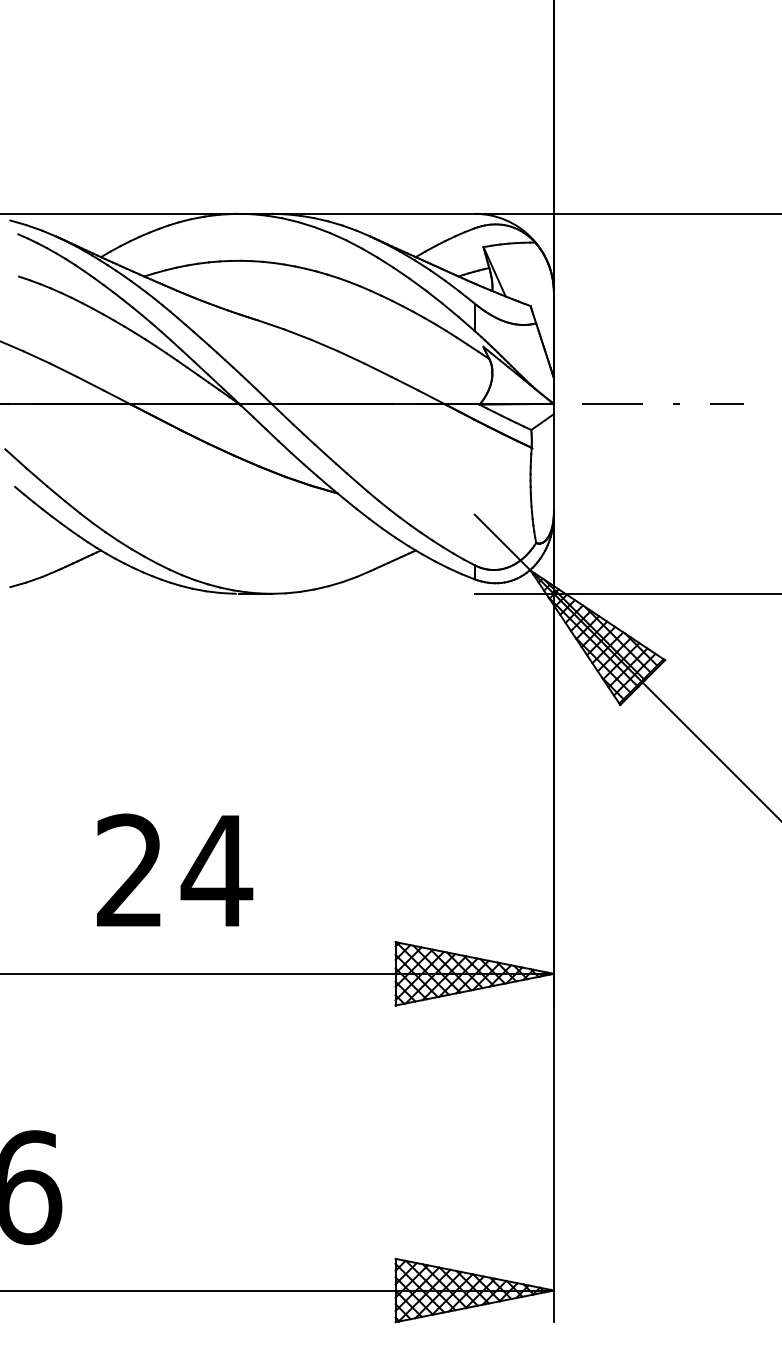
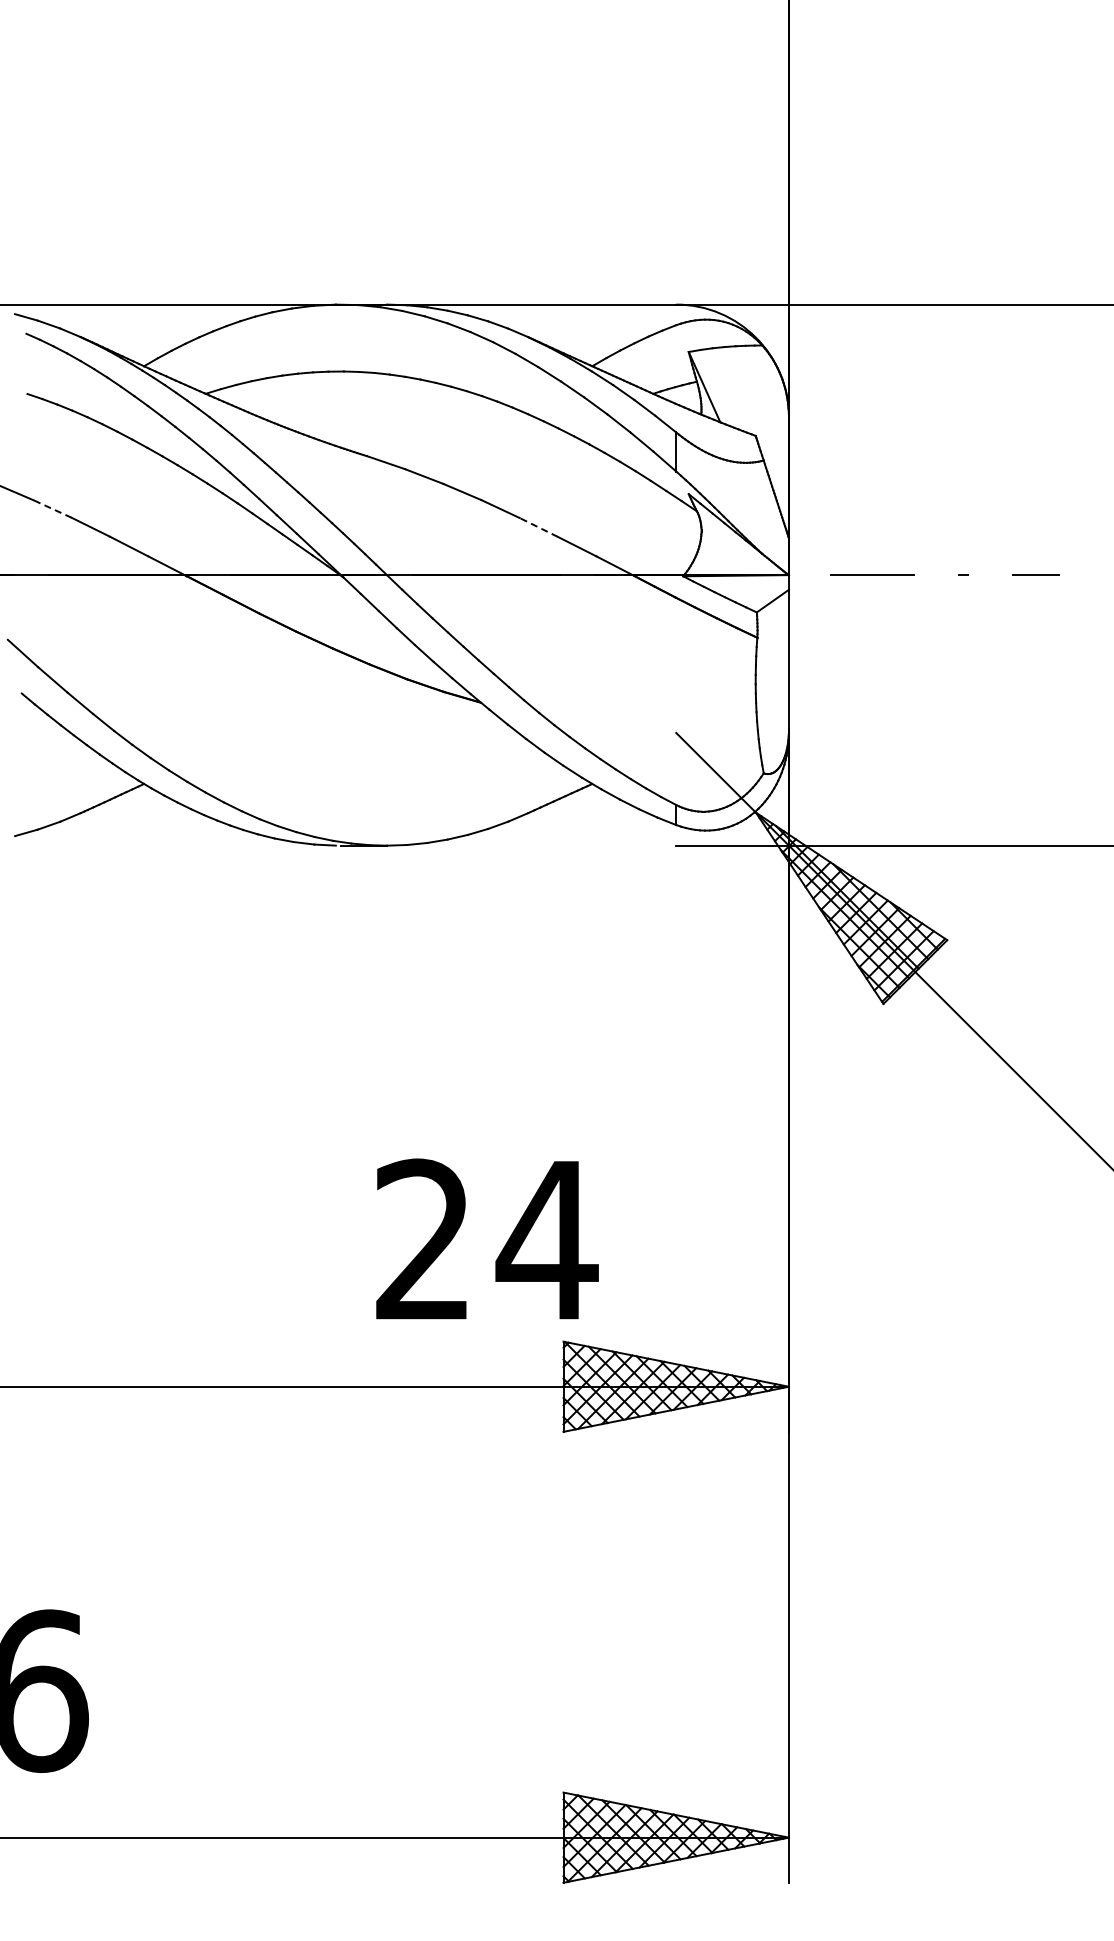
line: (36, 357) -> (52, 508), solid -> dashed
line: (378, 370) -> (538, 527), solid -> dashed
text: (175, 869) -> (487, 1238), moved

